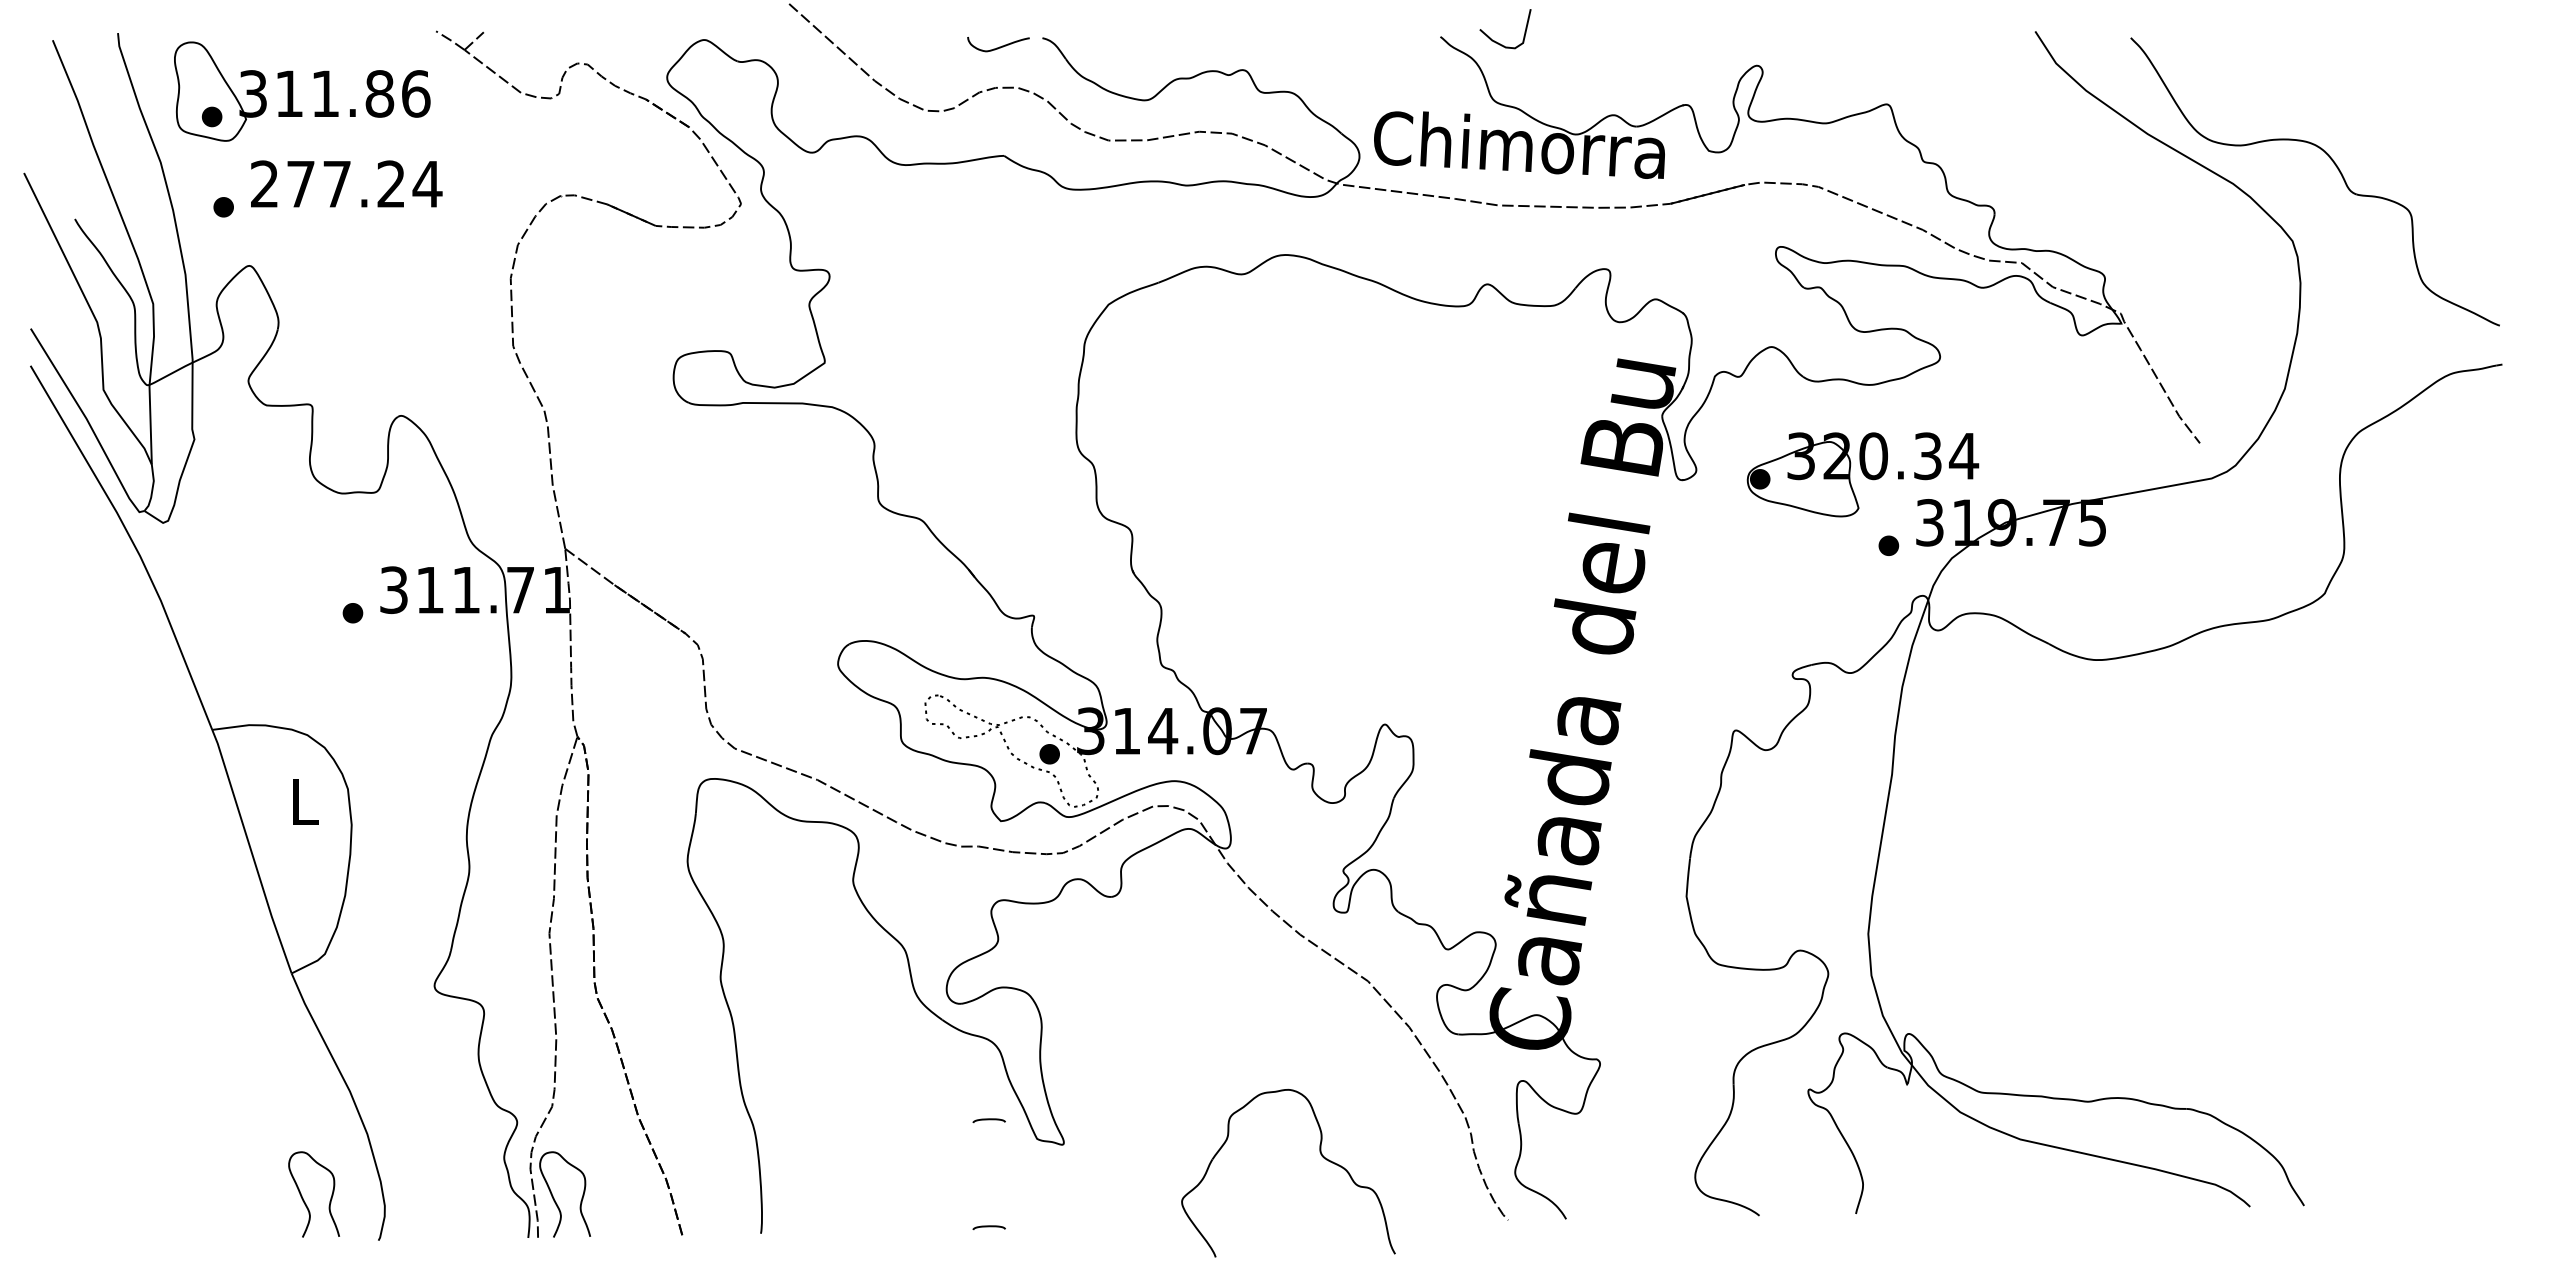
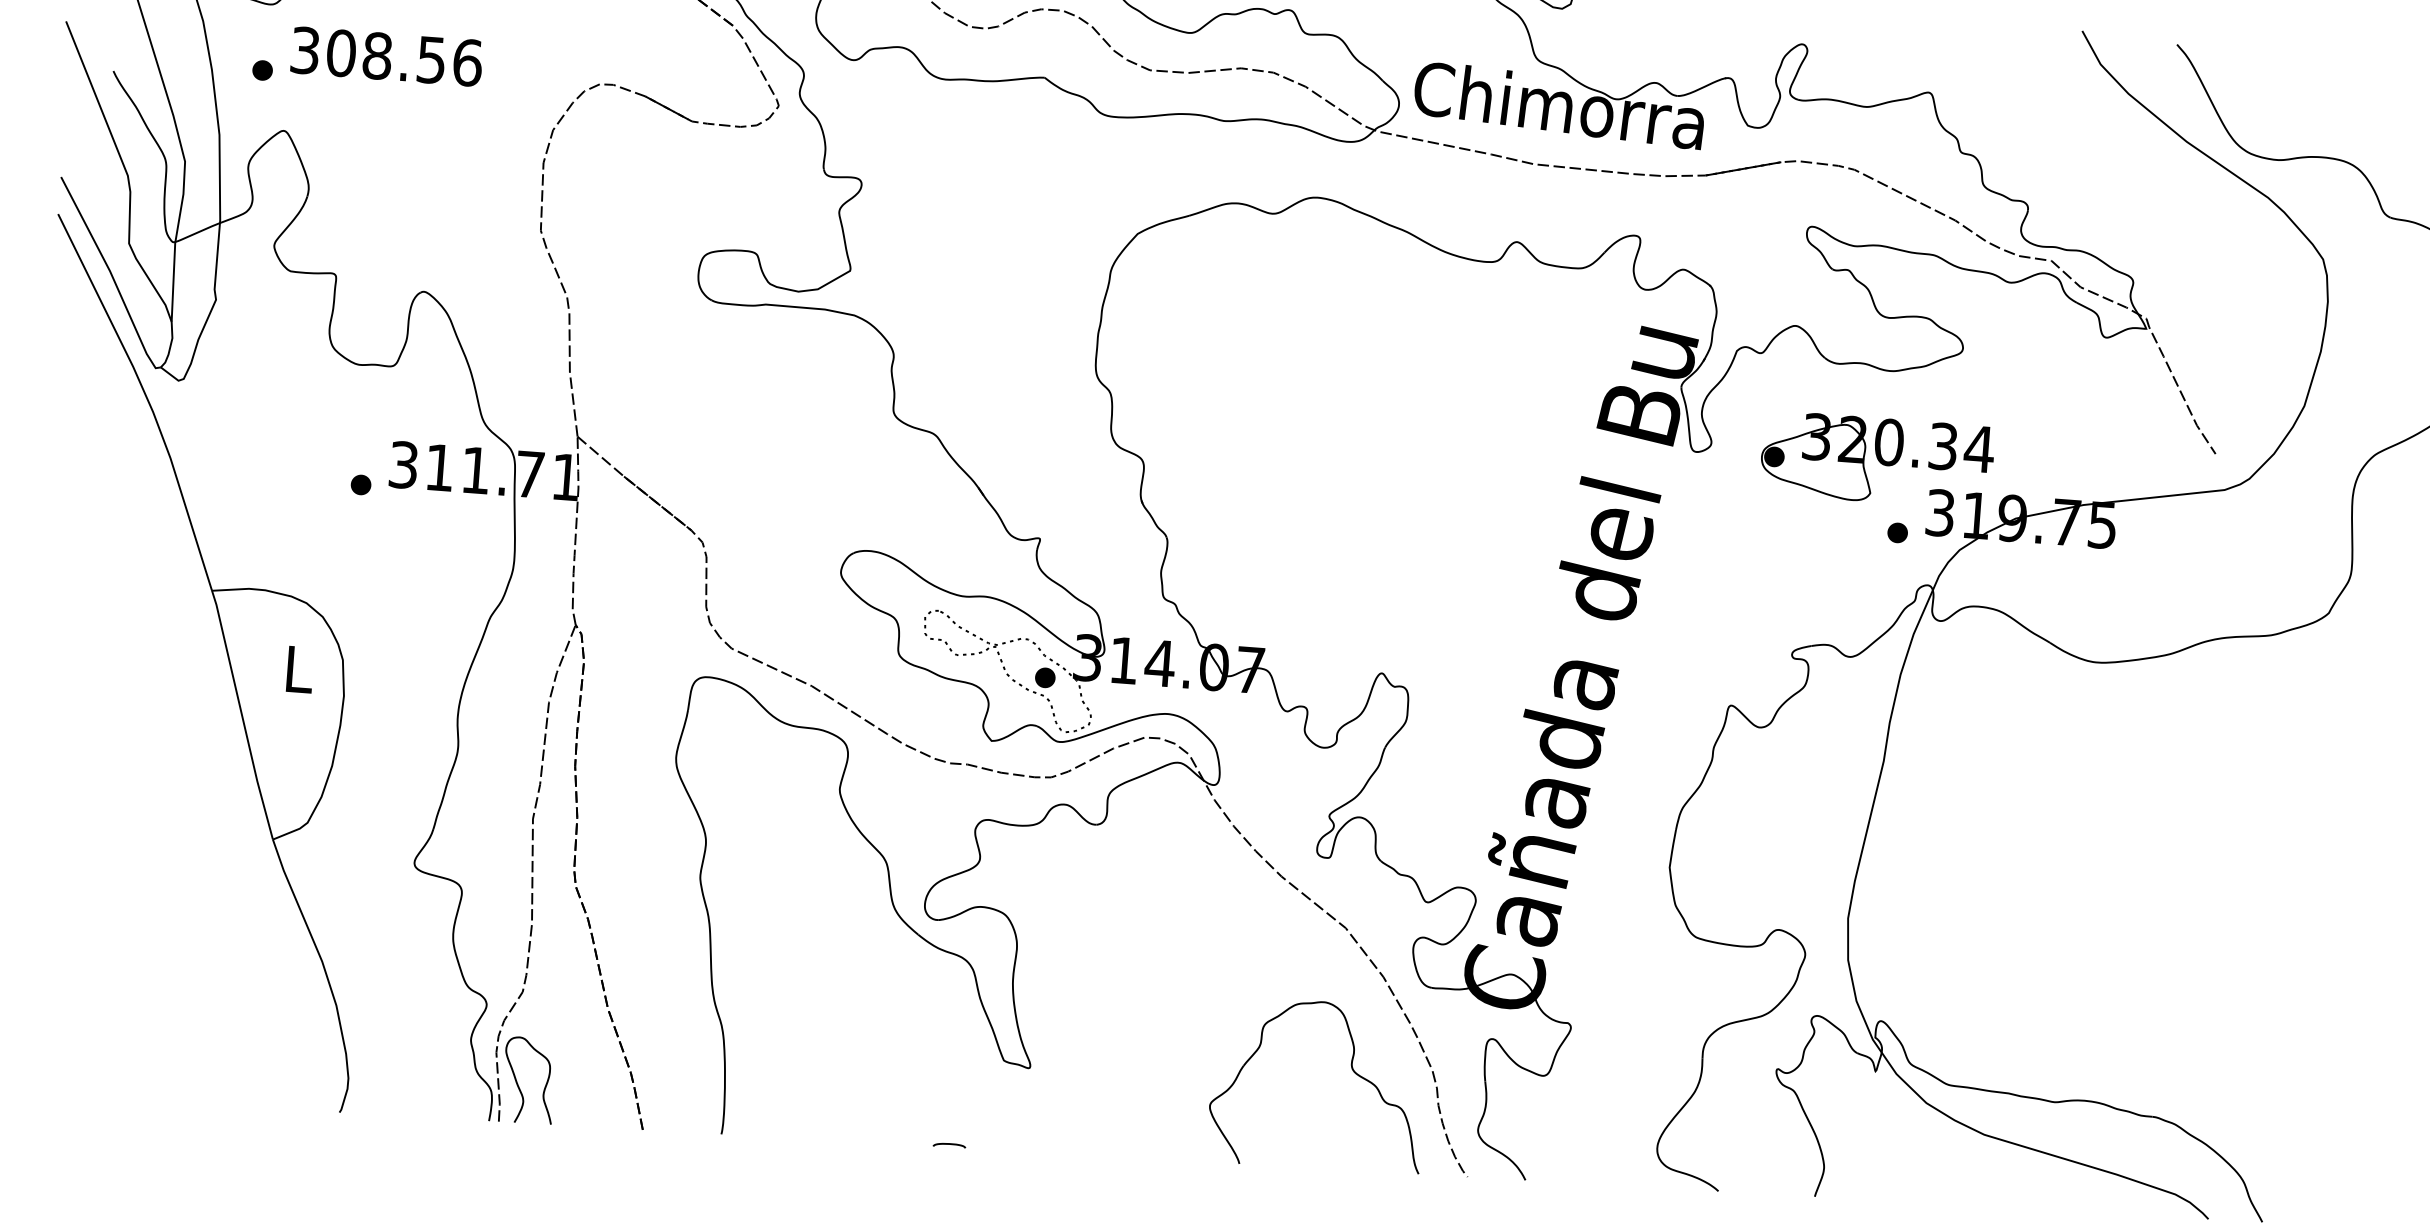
text: (346, 184) -> (386, 56), 277.24 -> 308.56
curve: (988, 1120) -> (956, 1038), removed
part: (1321, 1156) -> (1352, 1071), moved
curve: (303, 1198) -> (267, 1064), removed

